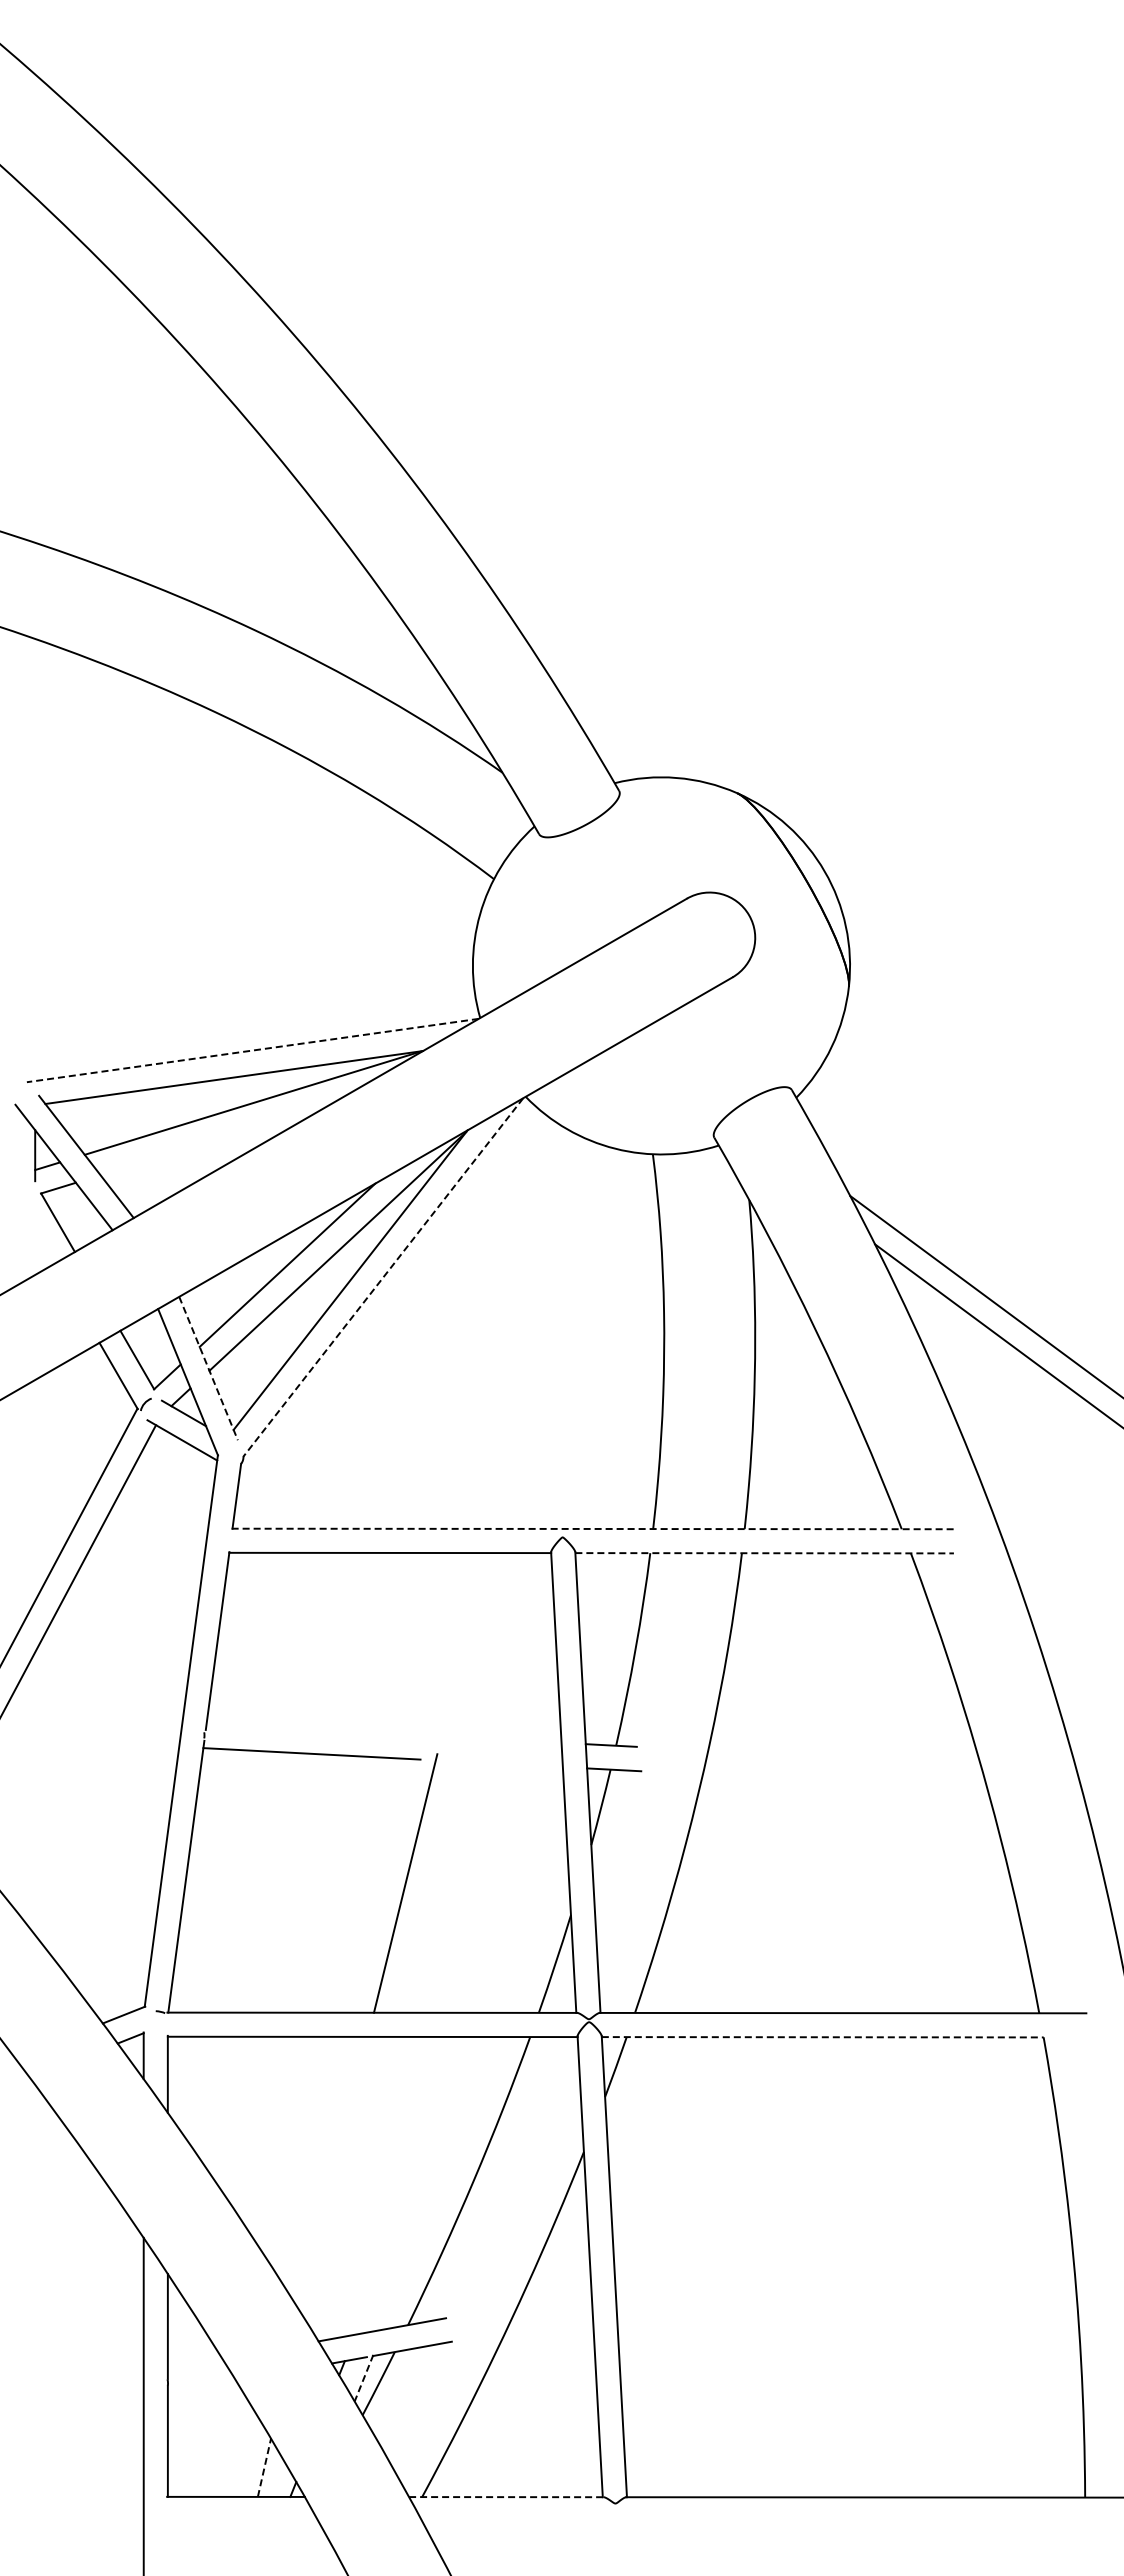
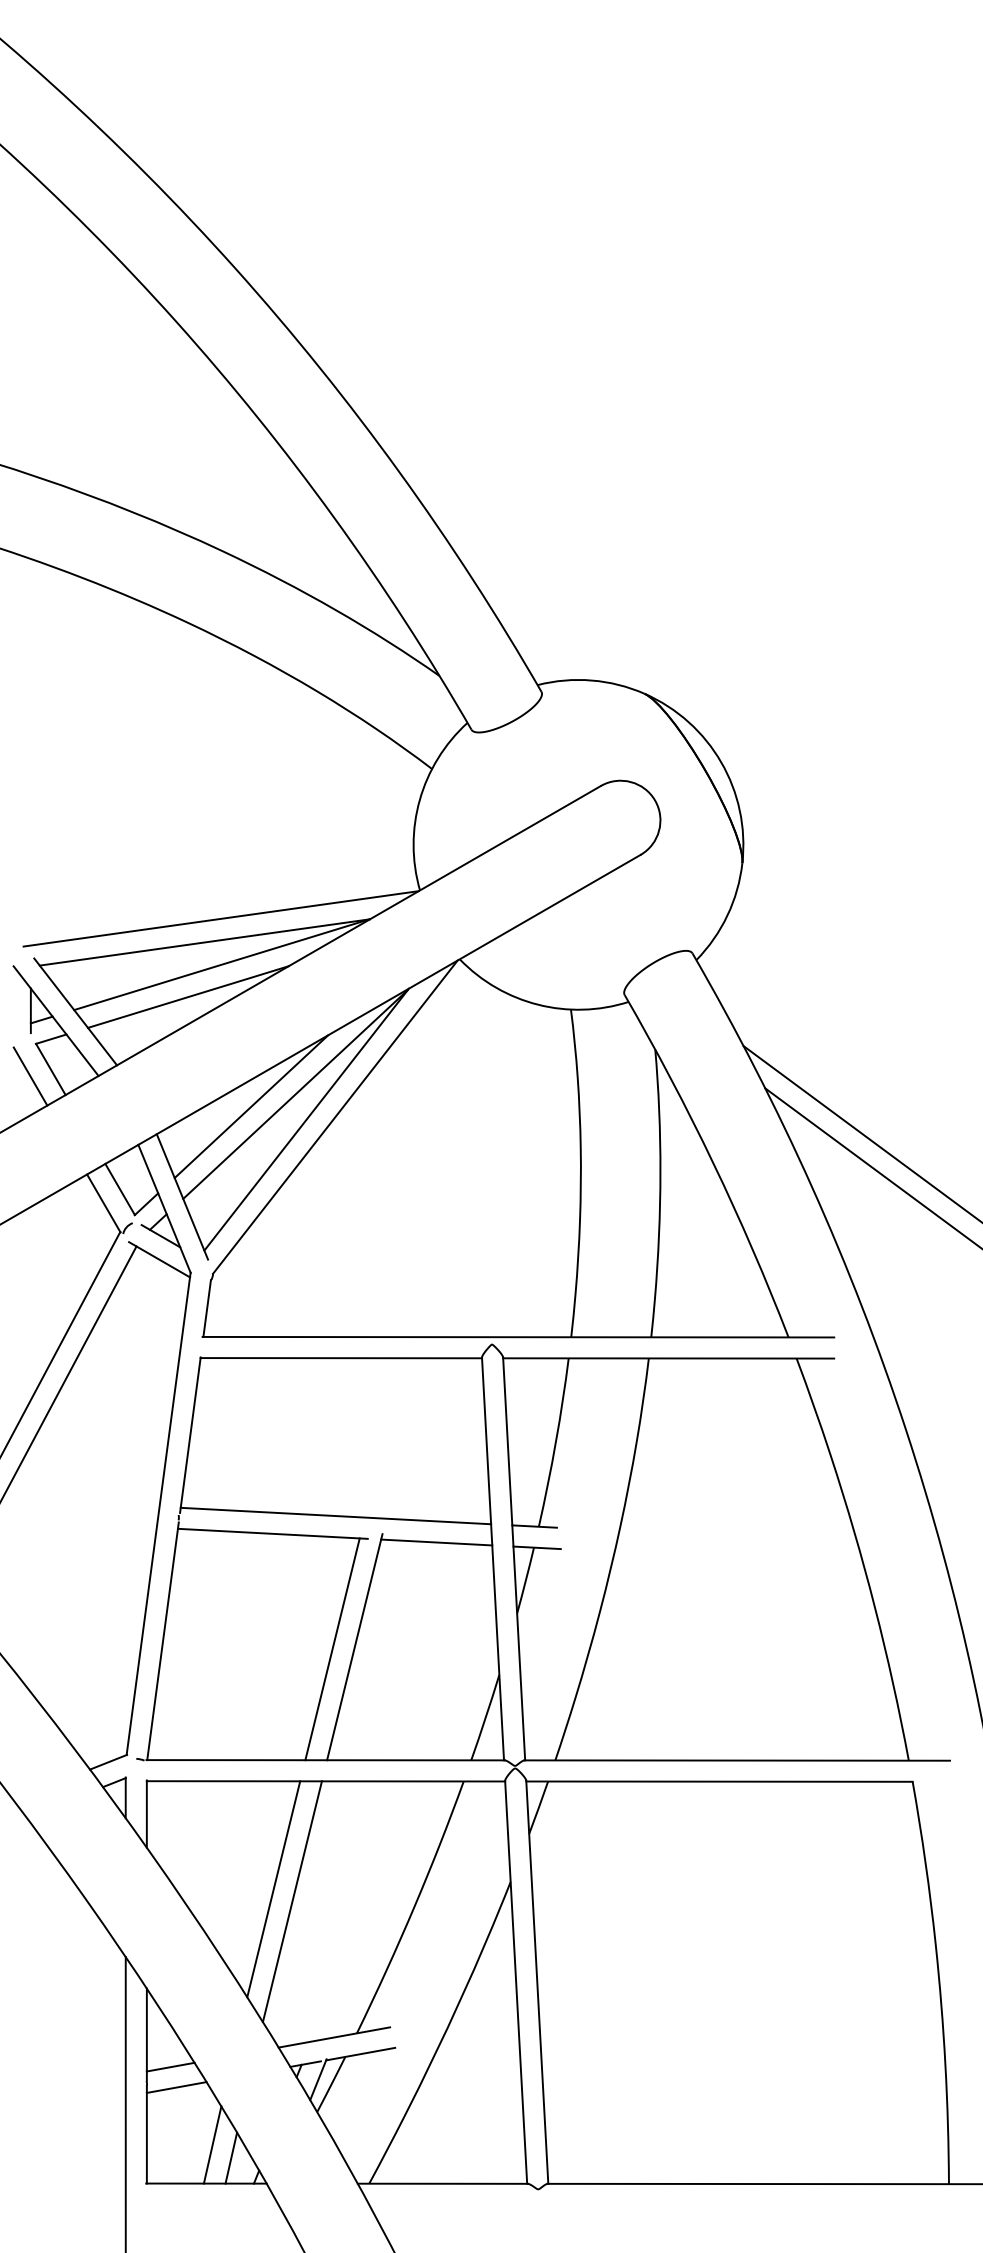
line: (252, 1050) -> (220, 918), dashed -> solid
line: (215, 1139) -> (188, 996), added
line: (34, 1230) -> (30, 1076), added
line: (383, 1277) -> (335, 1117), dashed -> solid
line: (208, 1369) -> (182, 1197), dashed -> solid
line: (593, 1528) -> (519, 1336), dashed -> solid
line: (765, 1553) -> (669, 1358), dashed -> solid
line: (383, 1733) -> (335, 1516), added
line: (498, 1763) -> (435, 1542), added
line: (380, 1885) -> (332, 1648), added
line: (822, 2037) -> (719, 1781), dashed -> solid
line: (312, 2159) -> (273, 1888), added
line: (334, 2174) -> (292, 1901), added
line: (194, 2363) -> (170, 2066), added
line: (363, 2378) -> (317, 2080), dashed -> solid
line: (201, 2386) -> (176, 2087), added
line: (243, 2452) -> (213, 2144), added
line: (264, 2467) -> (231, 2157), dashed -> solid
line: (506, 2497) -> (442, 2184), dashed -> solid

